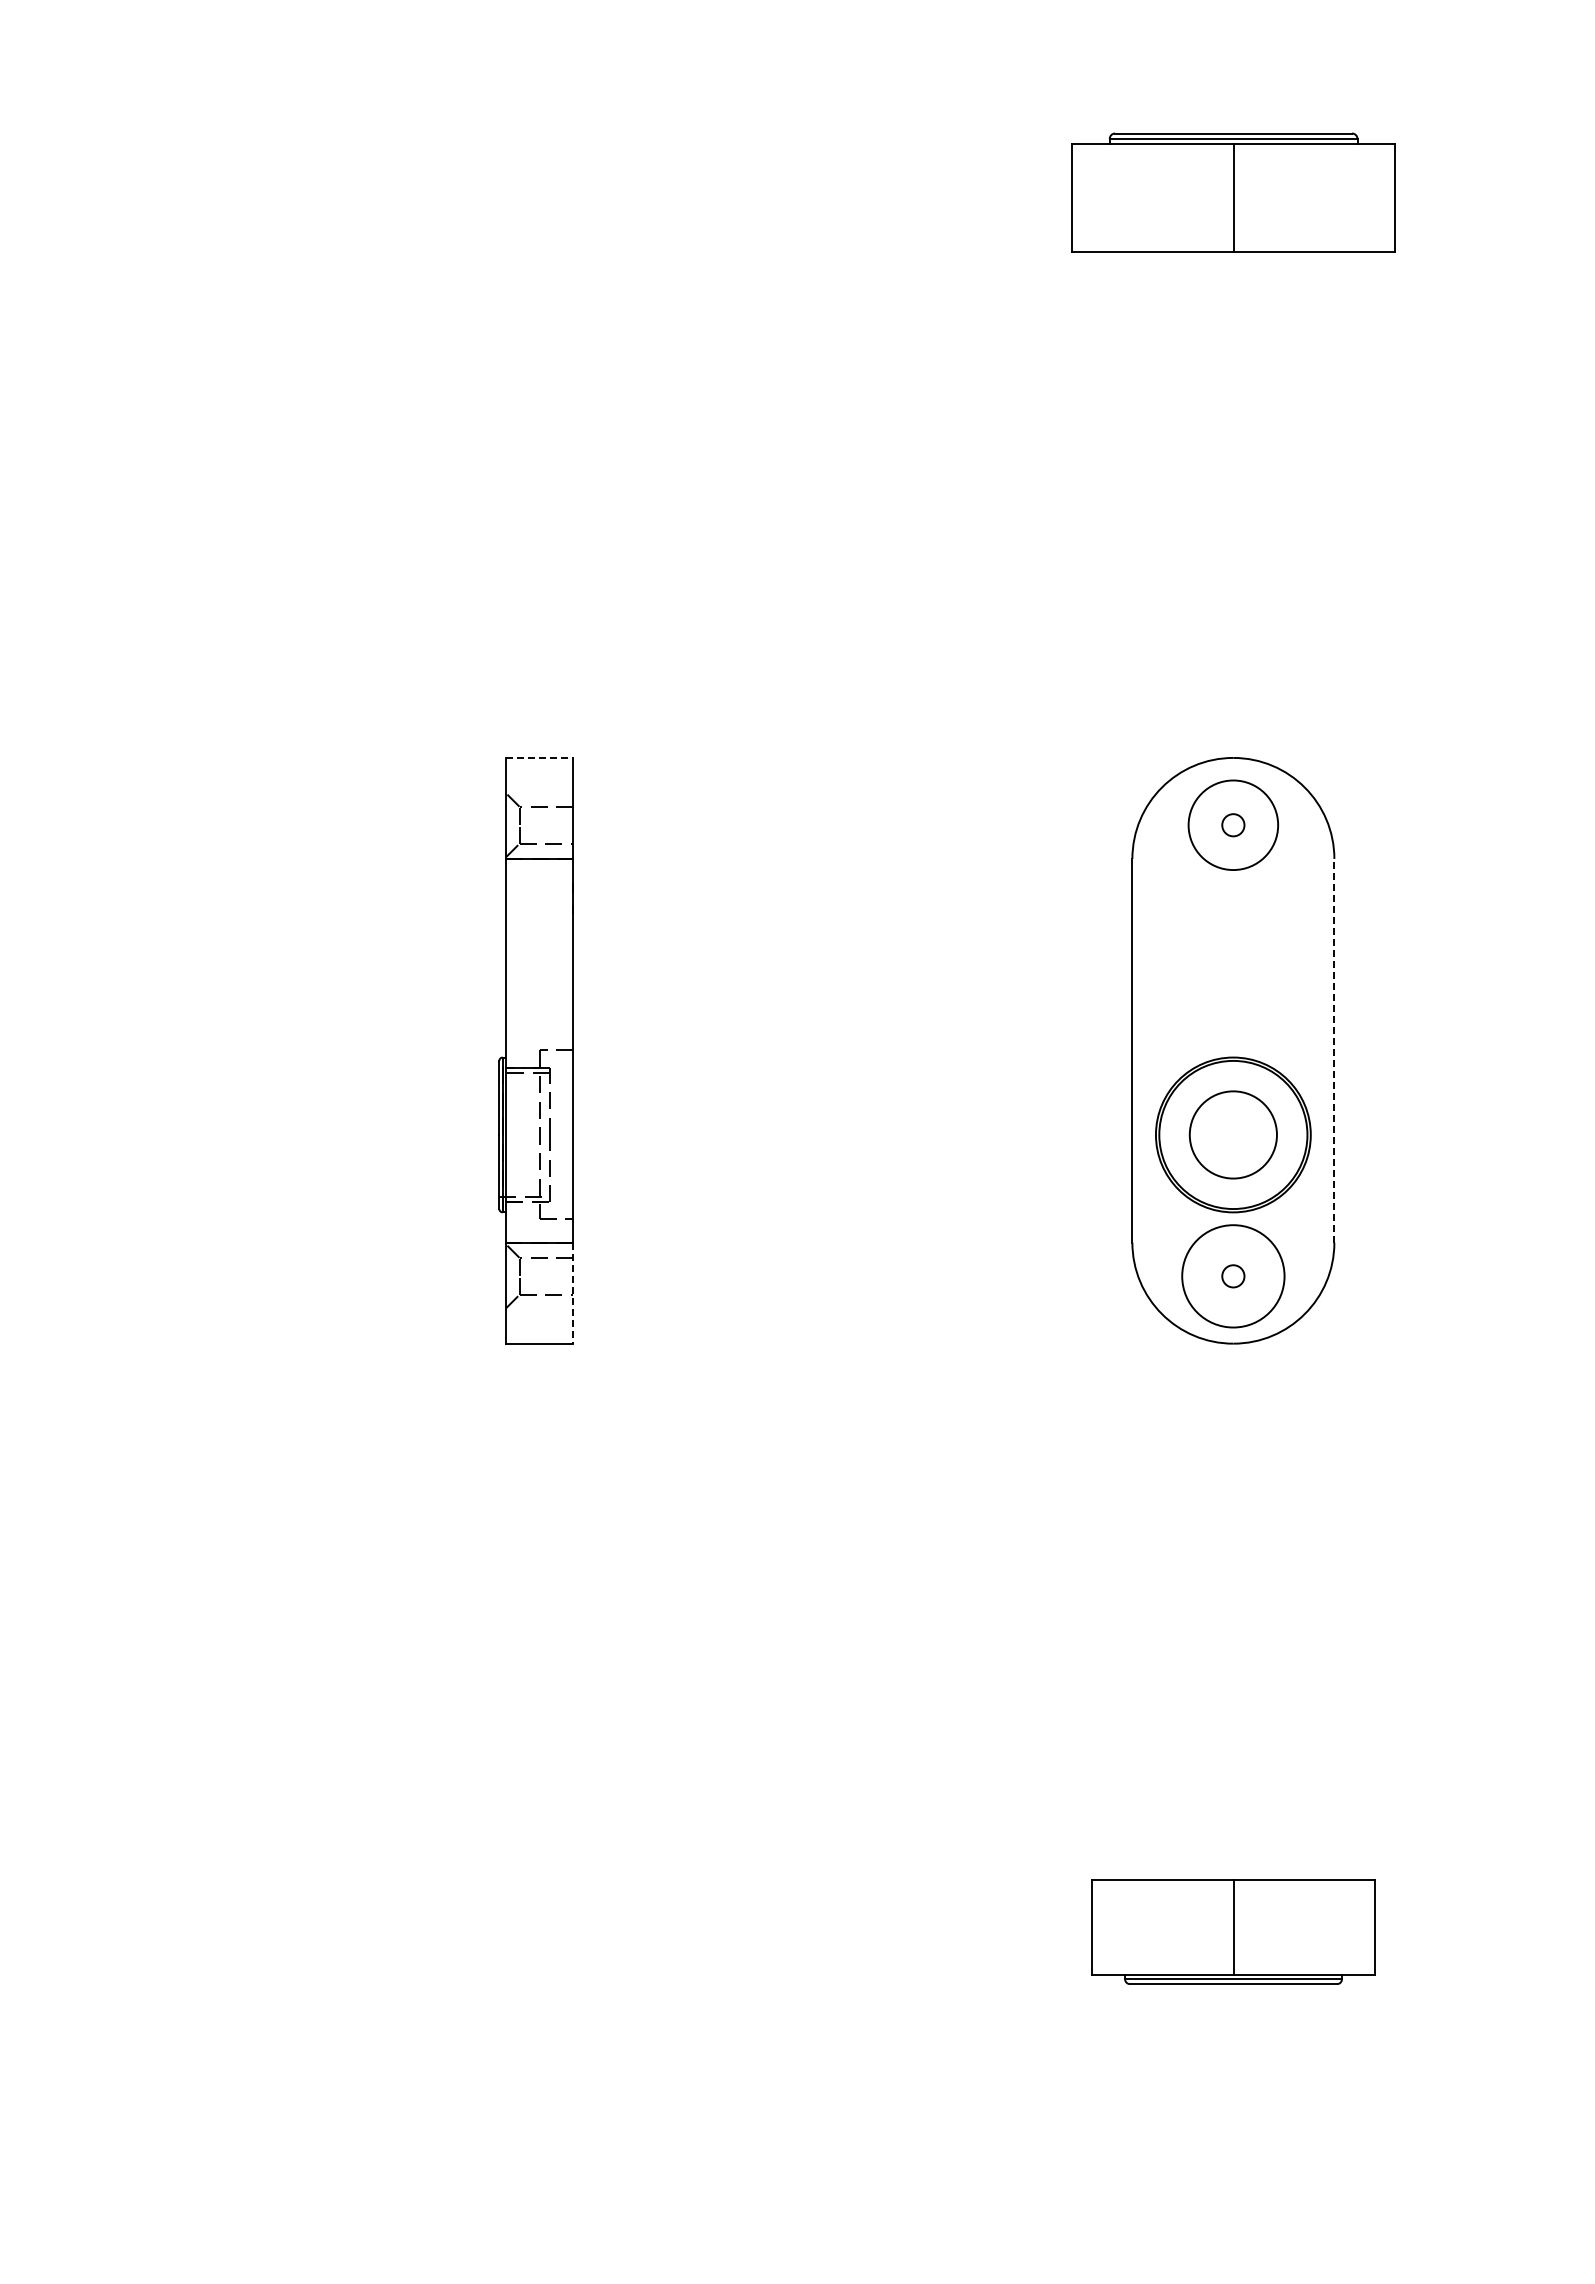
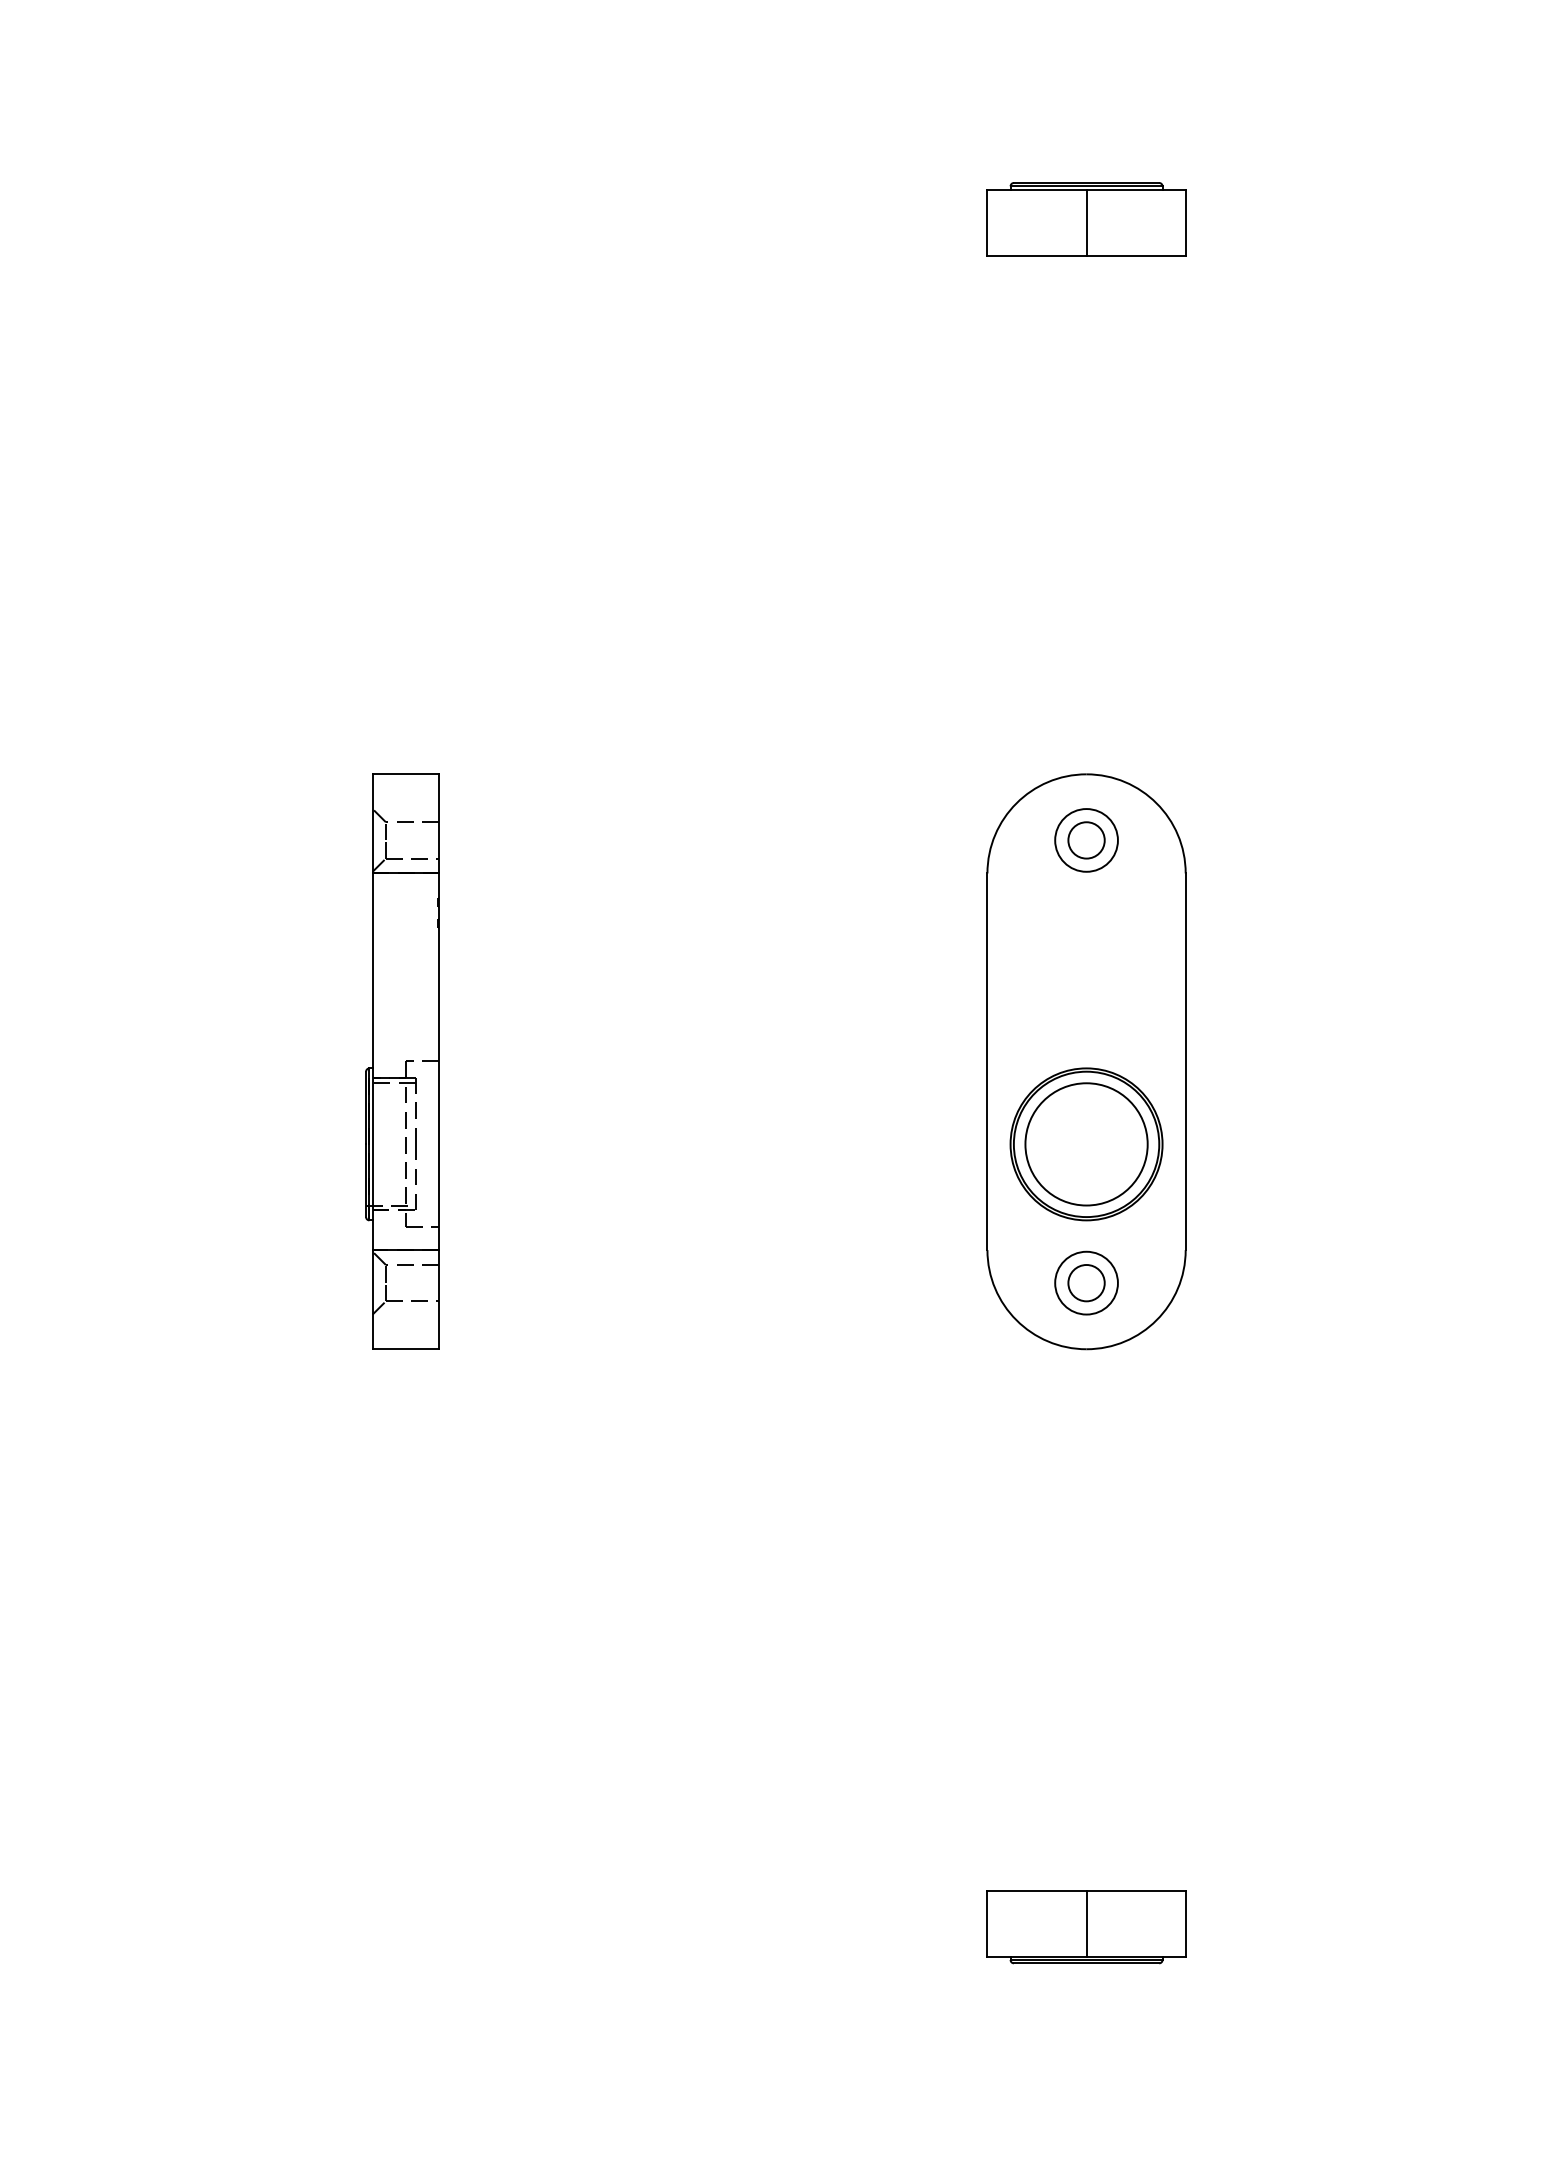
part: (1232, 191) -> (1085, 218), size x0.62
line: (539, 757) -> (405, 773), dashed -> solid
circle: (1232, 824) -> (1085, 839), size x1.67
circle: (1233, 825) -> (1086, 840), size x0.71
line: (1334, 1050) -> (1185, 1061), dashed -> solid
circle: (1233, 1134) -> (1086, 1143), size x1.43
circle: (1232, 1275) -> (1085, 1282), size x1.67
circle: (1233, 1276) -> (1086, 1283), size x0.62
line: (573, 1293) -> (438, 1299), dashed -> solid
part: (1232, 1932) -> (1085, 1927), size x0.71

